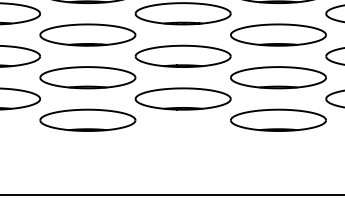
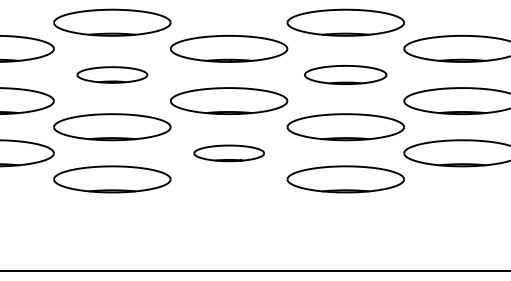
part: (88, 34) -> (112, 74), size x0.6
part: (278, 34) -> (345, 74), size x0.7
part: (183, 99) -> (229, 153), size x0.6

